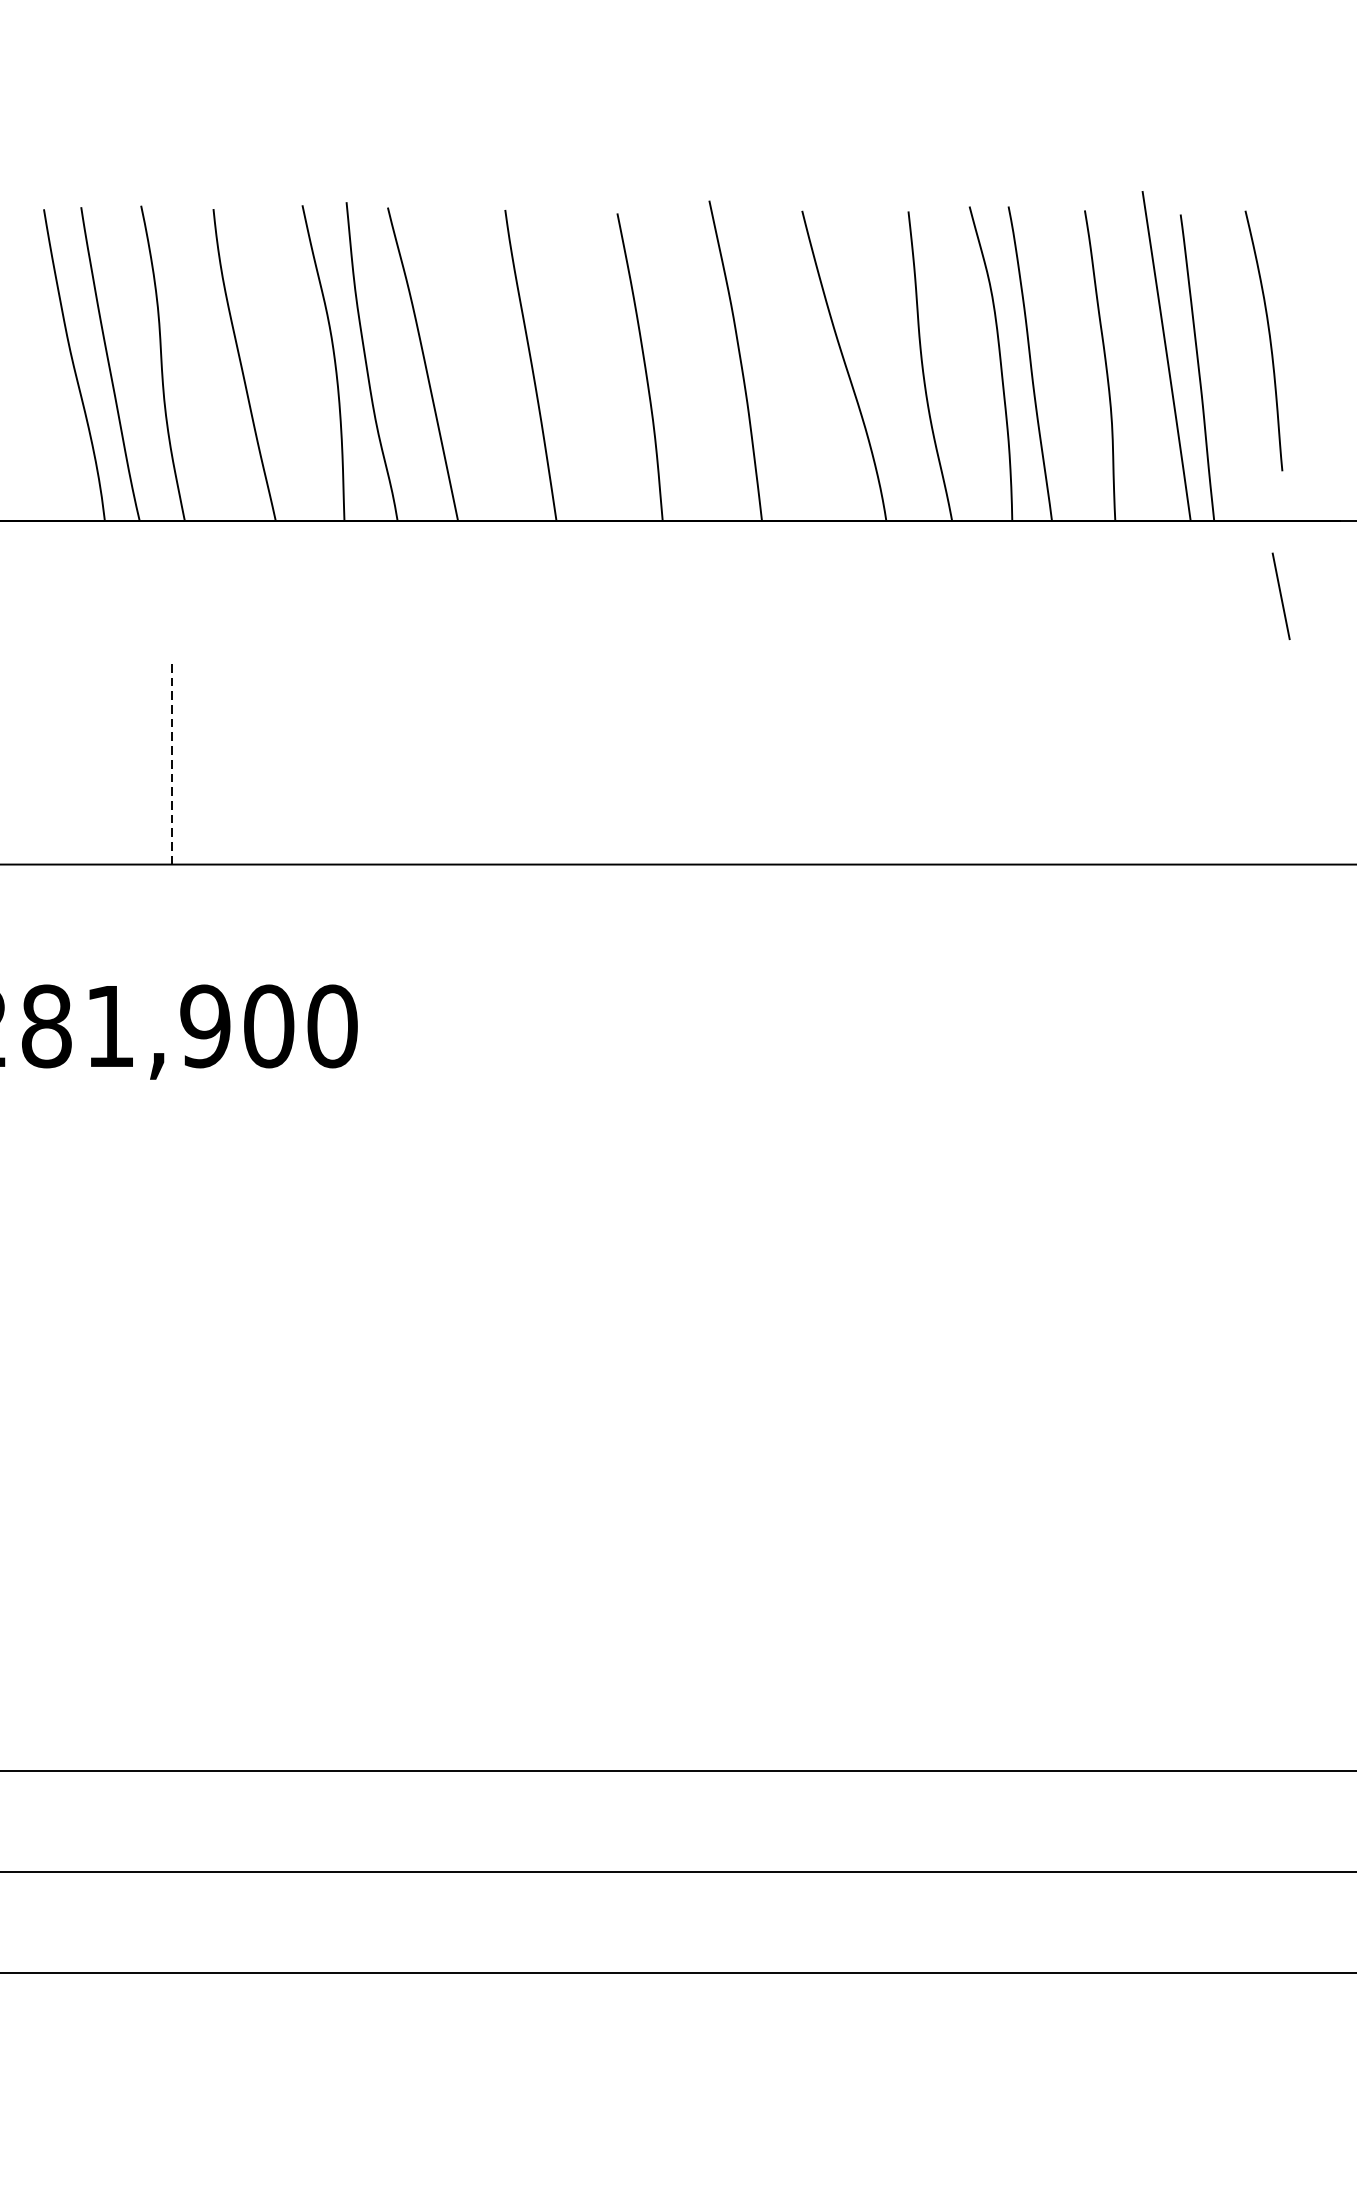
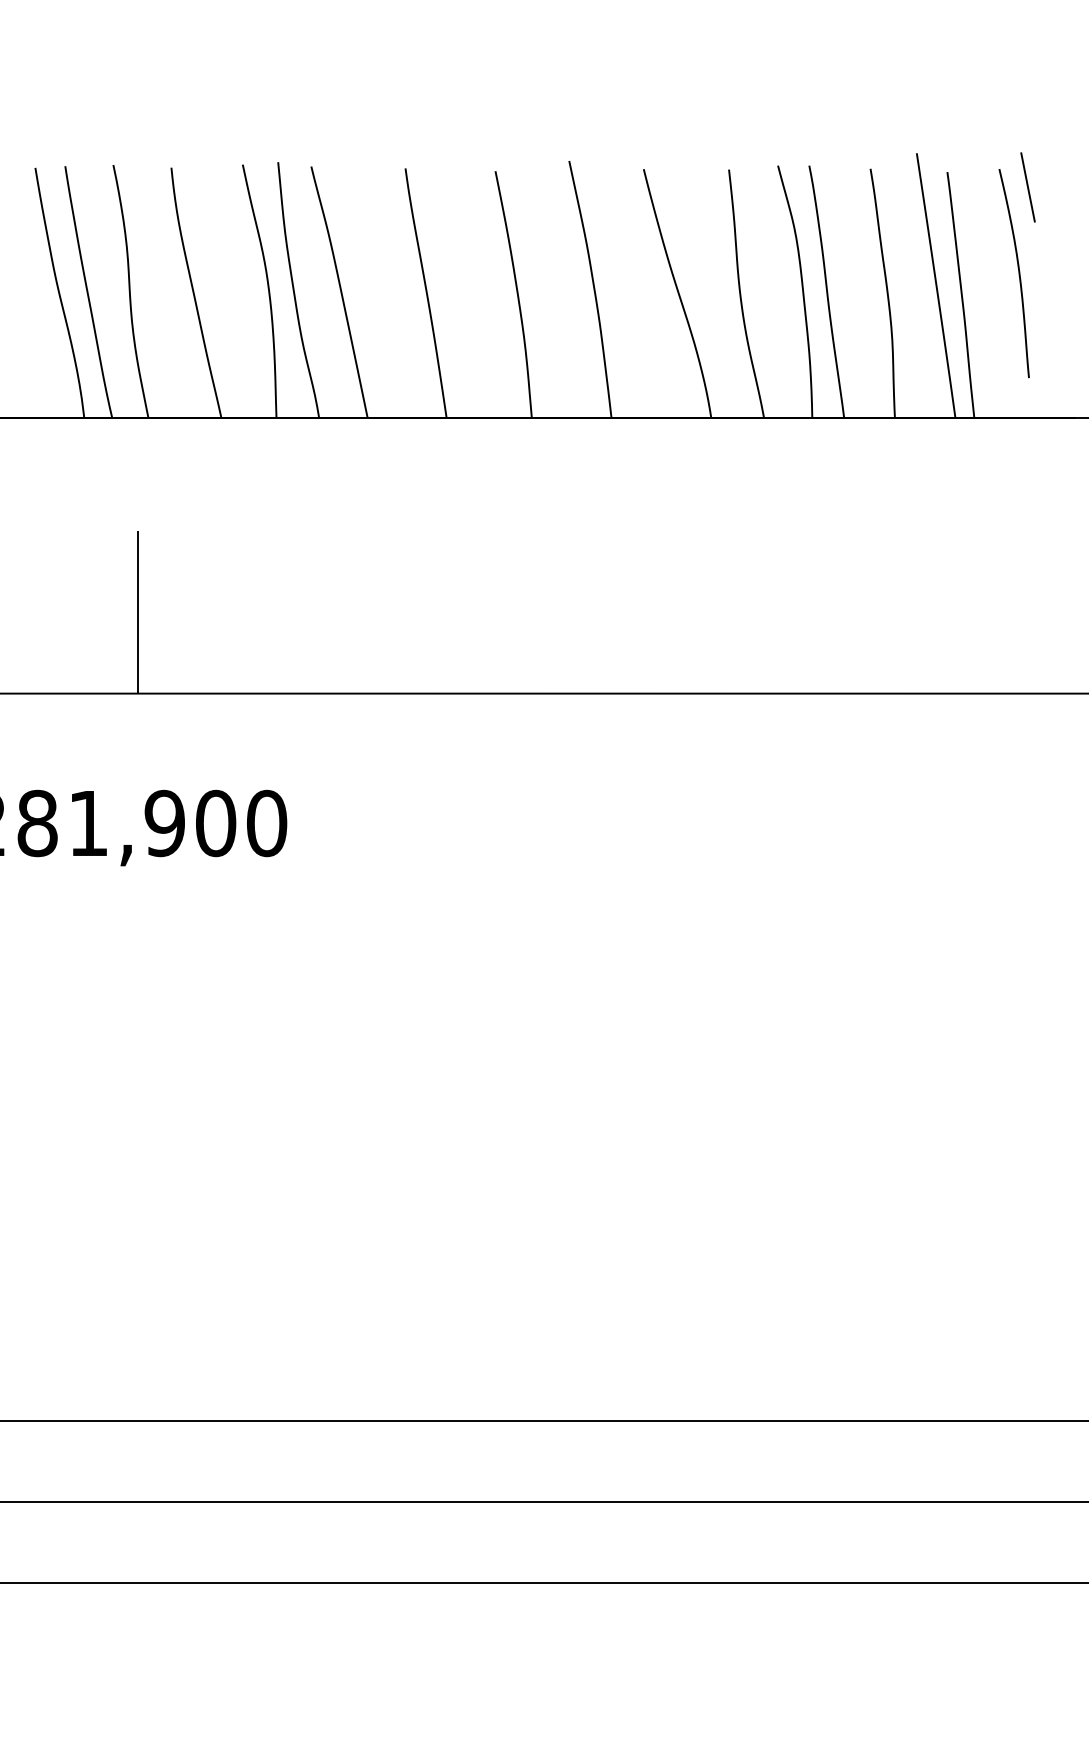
line: (1280, 596) -> (1027, 187), moved
line: (172, 762) -> (138, 611), dashed -> solid

